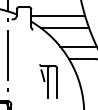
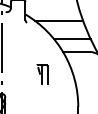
line: (58, 15) -> (52, 8), removed
part: (48, 81) -> (42, 74), size x0.6

